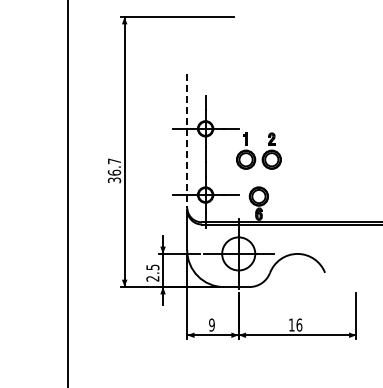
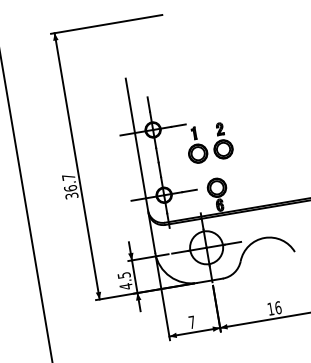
line: (187, 140) -> (137, 144), dashed -> solid
text: (152, 278) -> (125, 286), 2.5 -> 4.5
text: (211, 324) -> (191, 321), 9 -> 7

